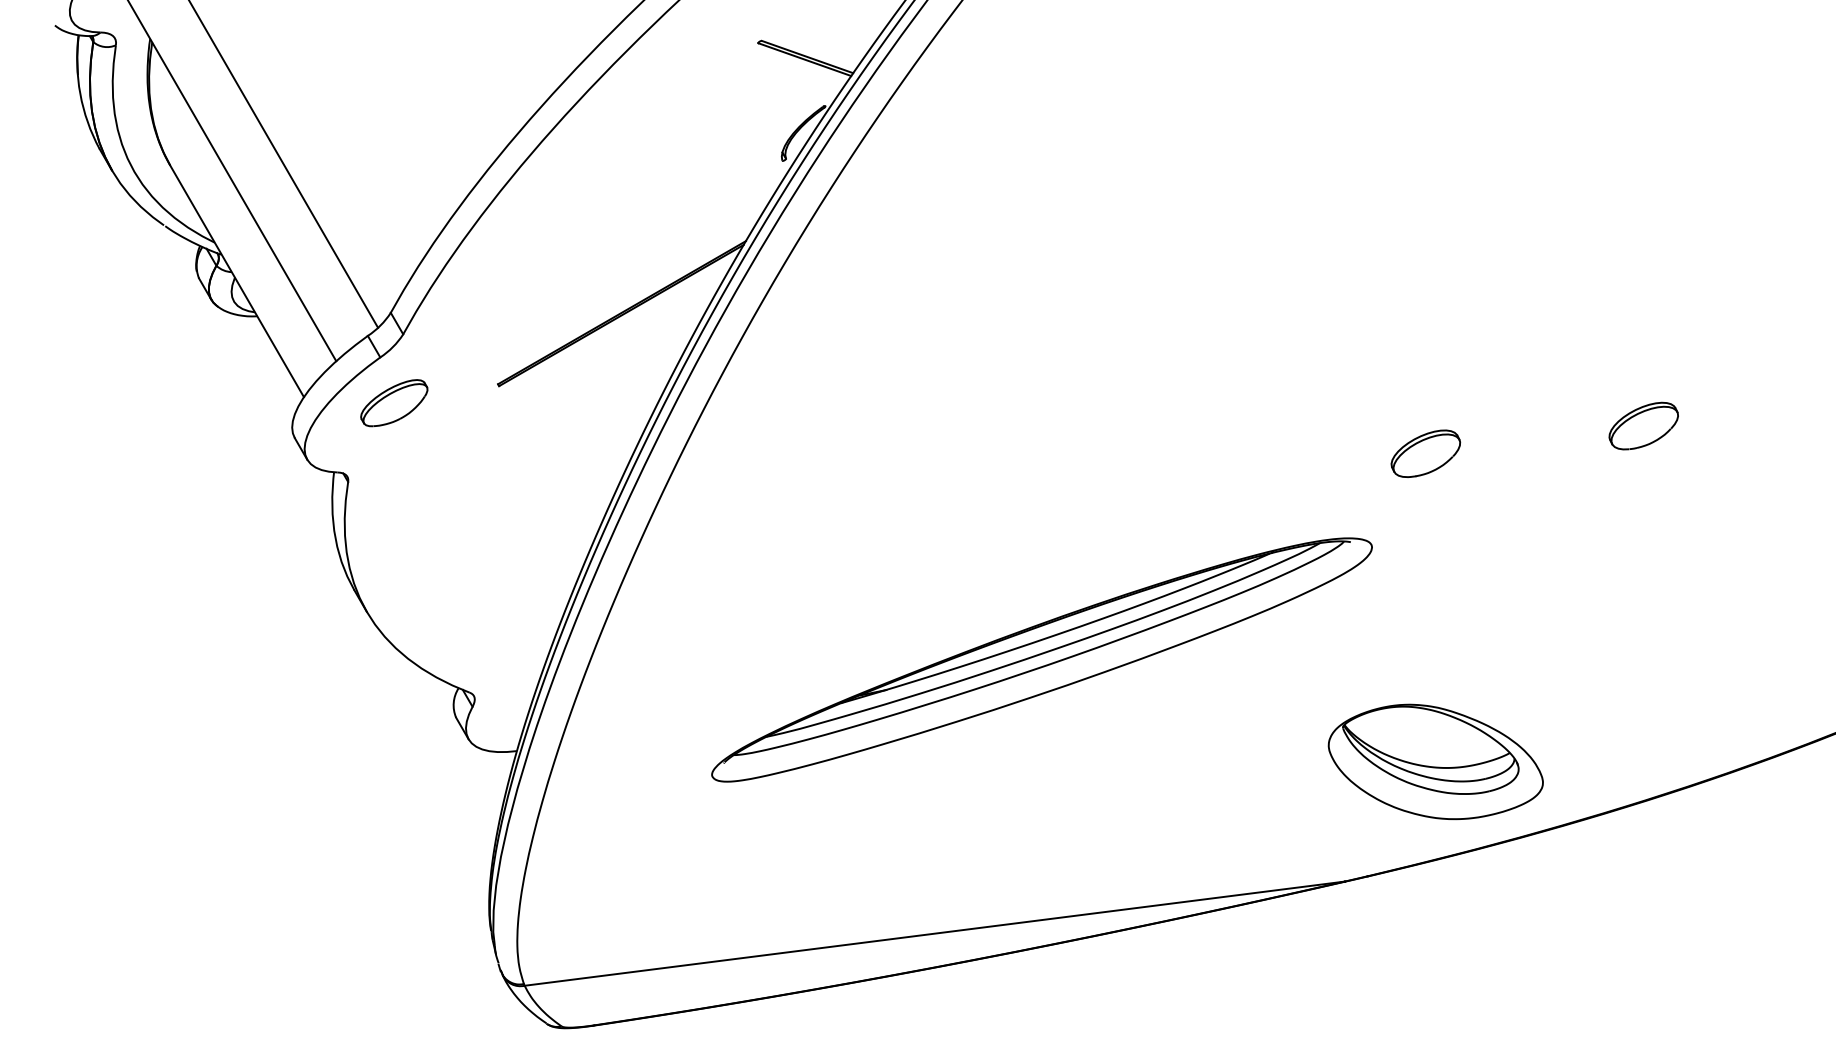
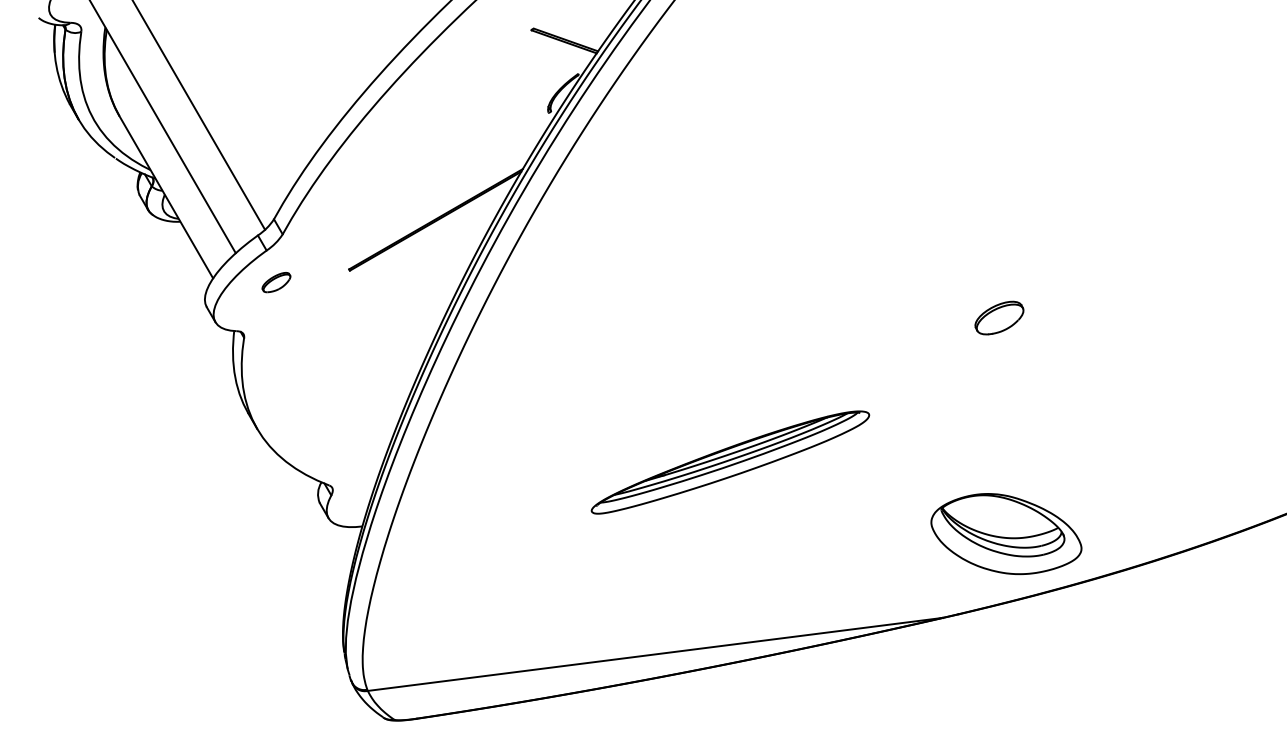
part: (394, 403) -> (276, 282), size x0.6
part: (1644, 425) -> (1152, 298), removed
part: (1042, 659) -> (730, 462), size x0.6

